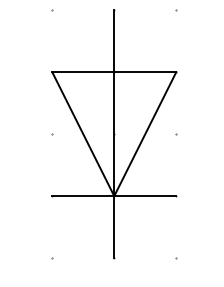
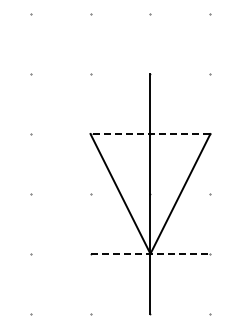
line: (114, 72) -> (150, 134), solid -> dashed
line: (114, 195) -> (150, 253), solid -> dashed

